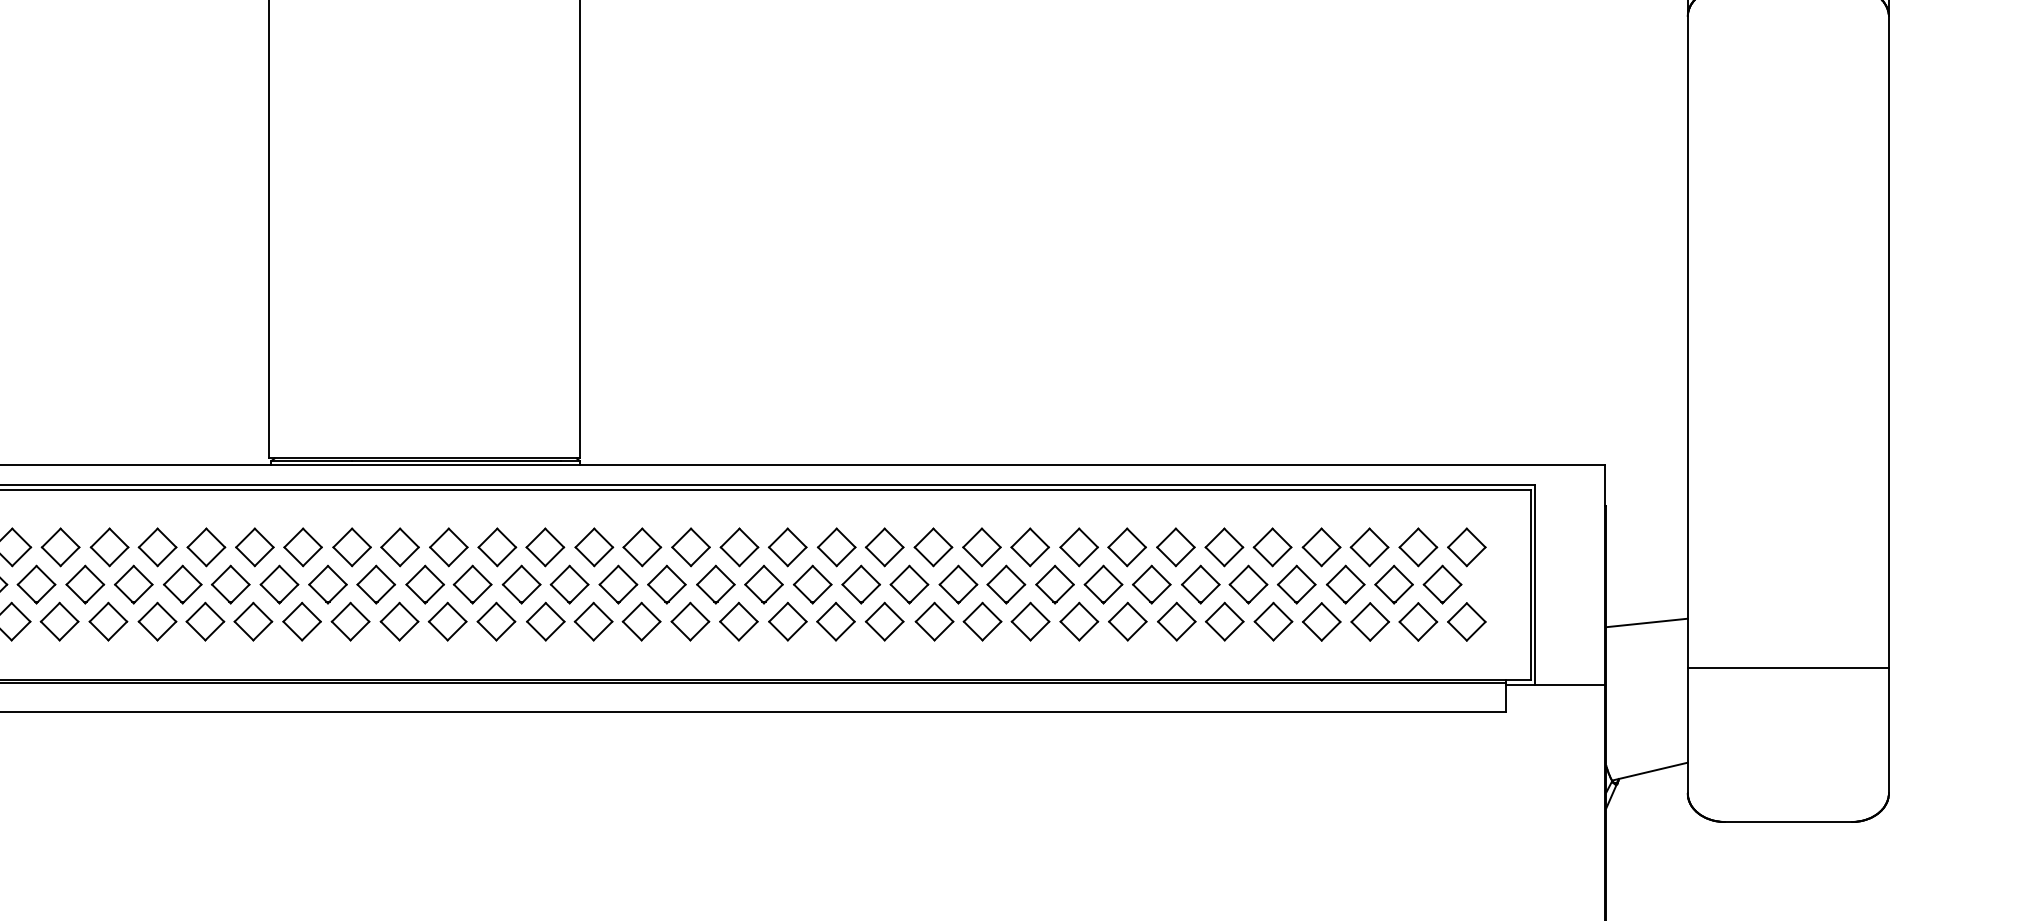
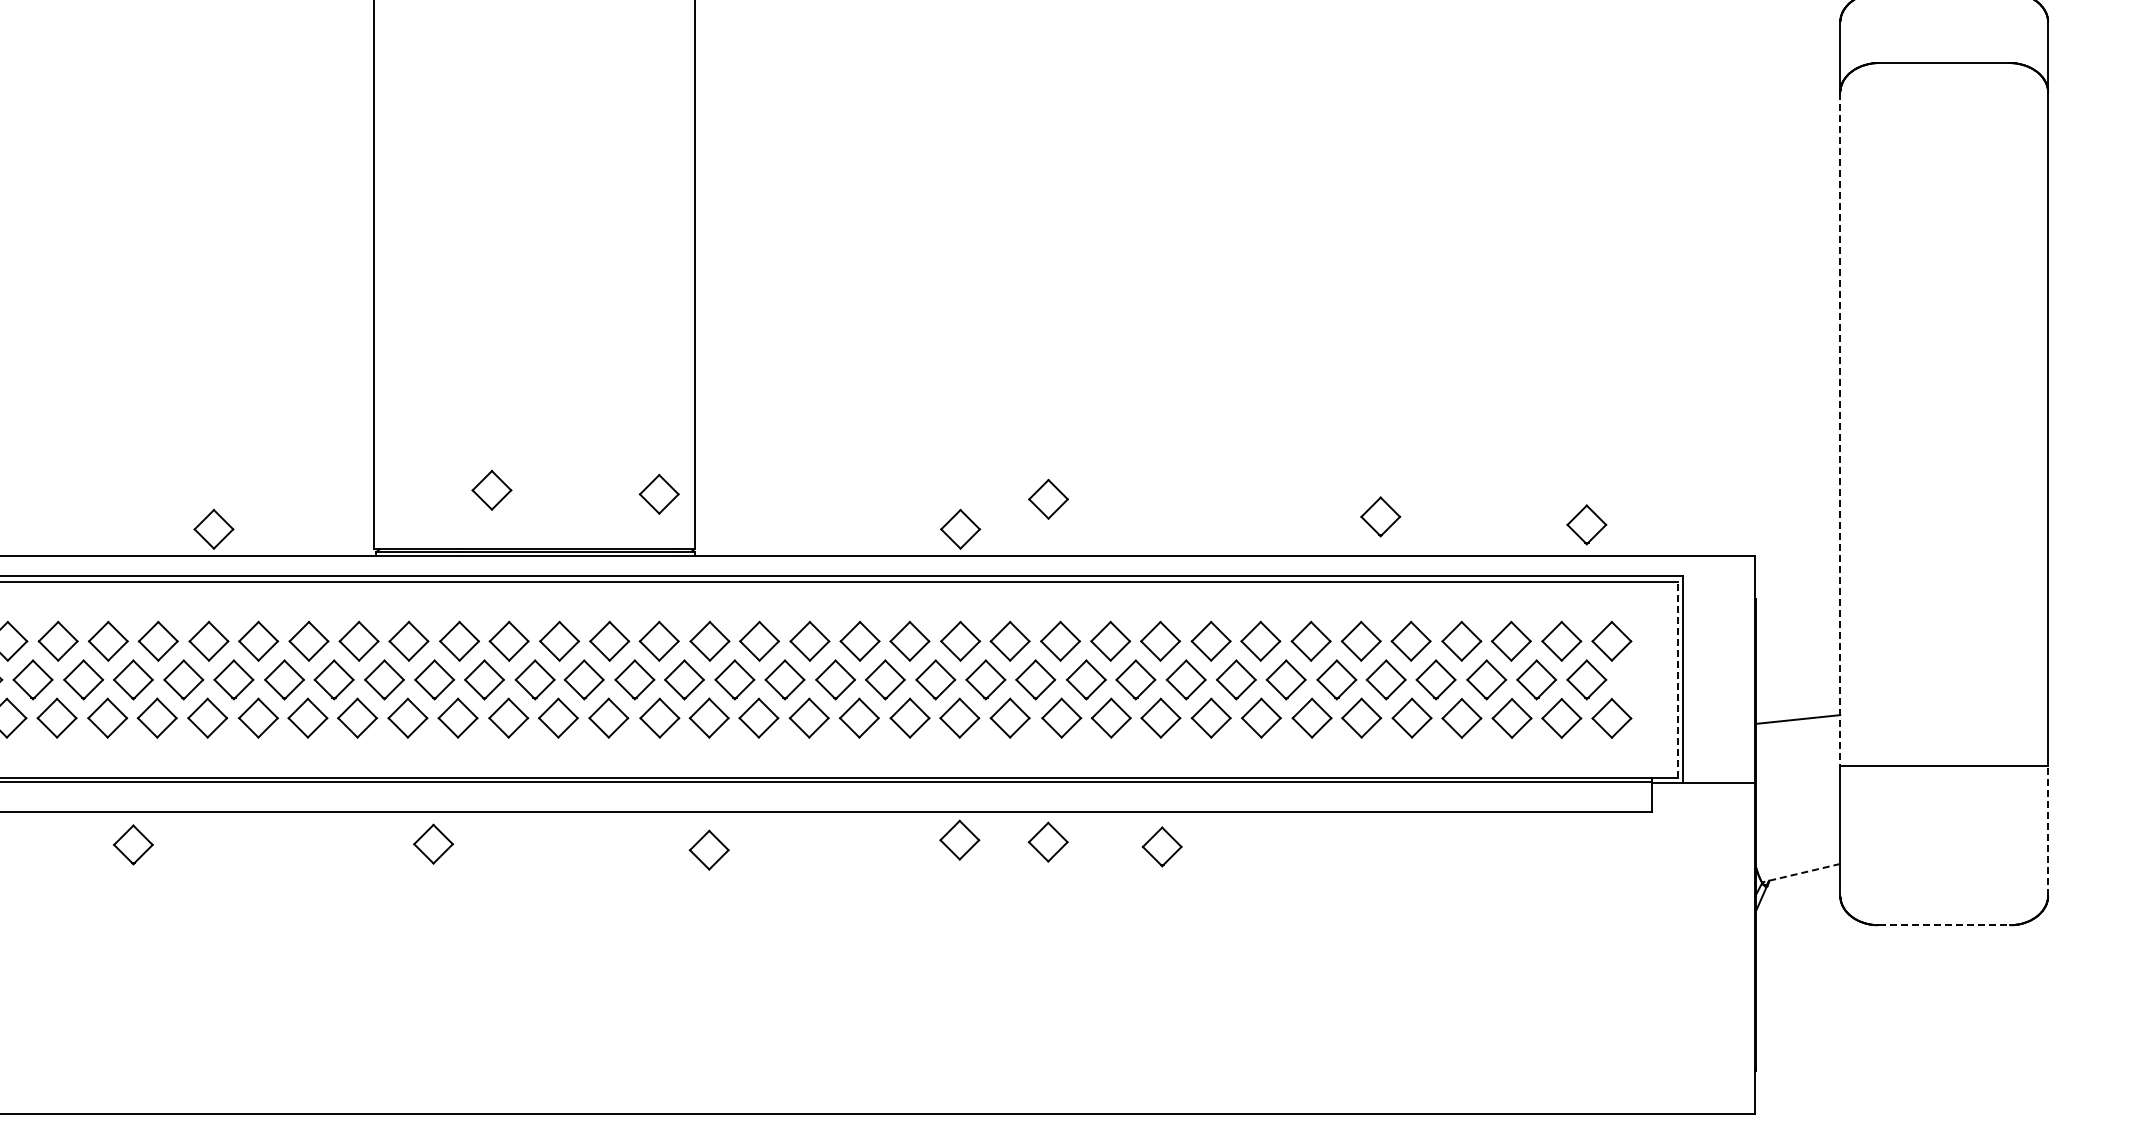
line: (1687, 342) -> (1840, 429), solid -> dashed
part: (382, 401) -> (491, 490), added
part: (544, 404) -> (658, 493), added
part: (921, 409) -> (1048, 498), added
part: (1242, 426) -> (1380, 516), added
part: (1442, 434) -> (1586, 524), added
part: (836, 438) -> (960, 528), added
part: (114, 439) -> (213, 529), added
line: (1531, 584) -> (1678, 679), solid -> dashed
line: (1889, 730) -> (2048, 830), solid -> dashed
part: (835, 739) -> (959, 839), added
part: (920, 740) -> (1047, 841), added
part: (326, 742) -> (433, 843), added
part: (36, 743) -> (133, 844), added
part: (1031, 745) -> (1161, 846), added
part: (592, 748) -> (708, 849), added
line: (1649, 771) -> (1800, 873), solid -> dashed
line: (1788, 822) -> (1944, 925), solid -> dashed

